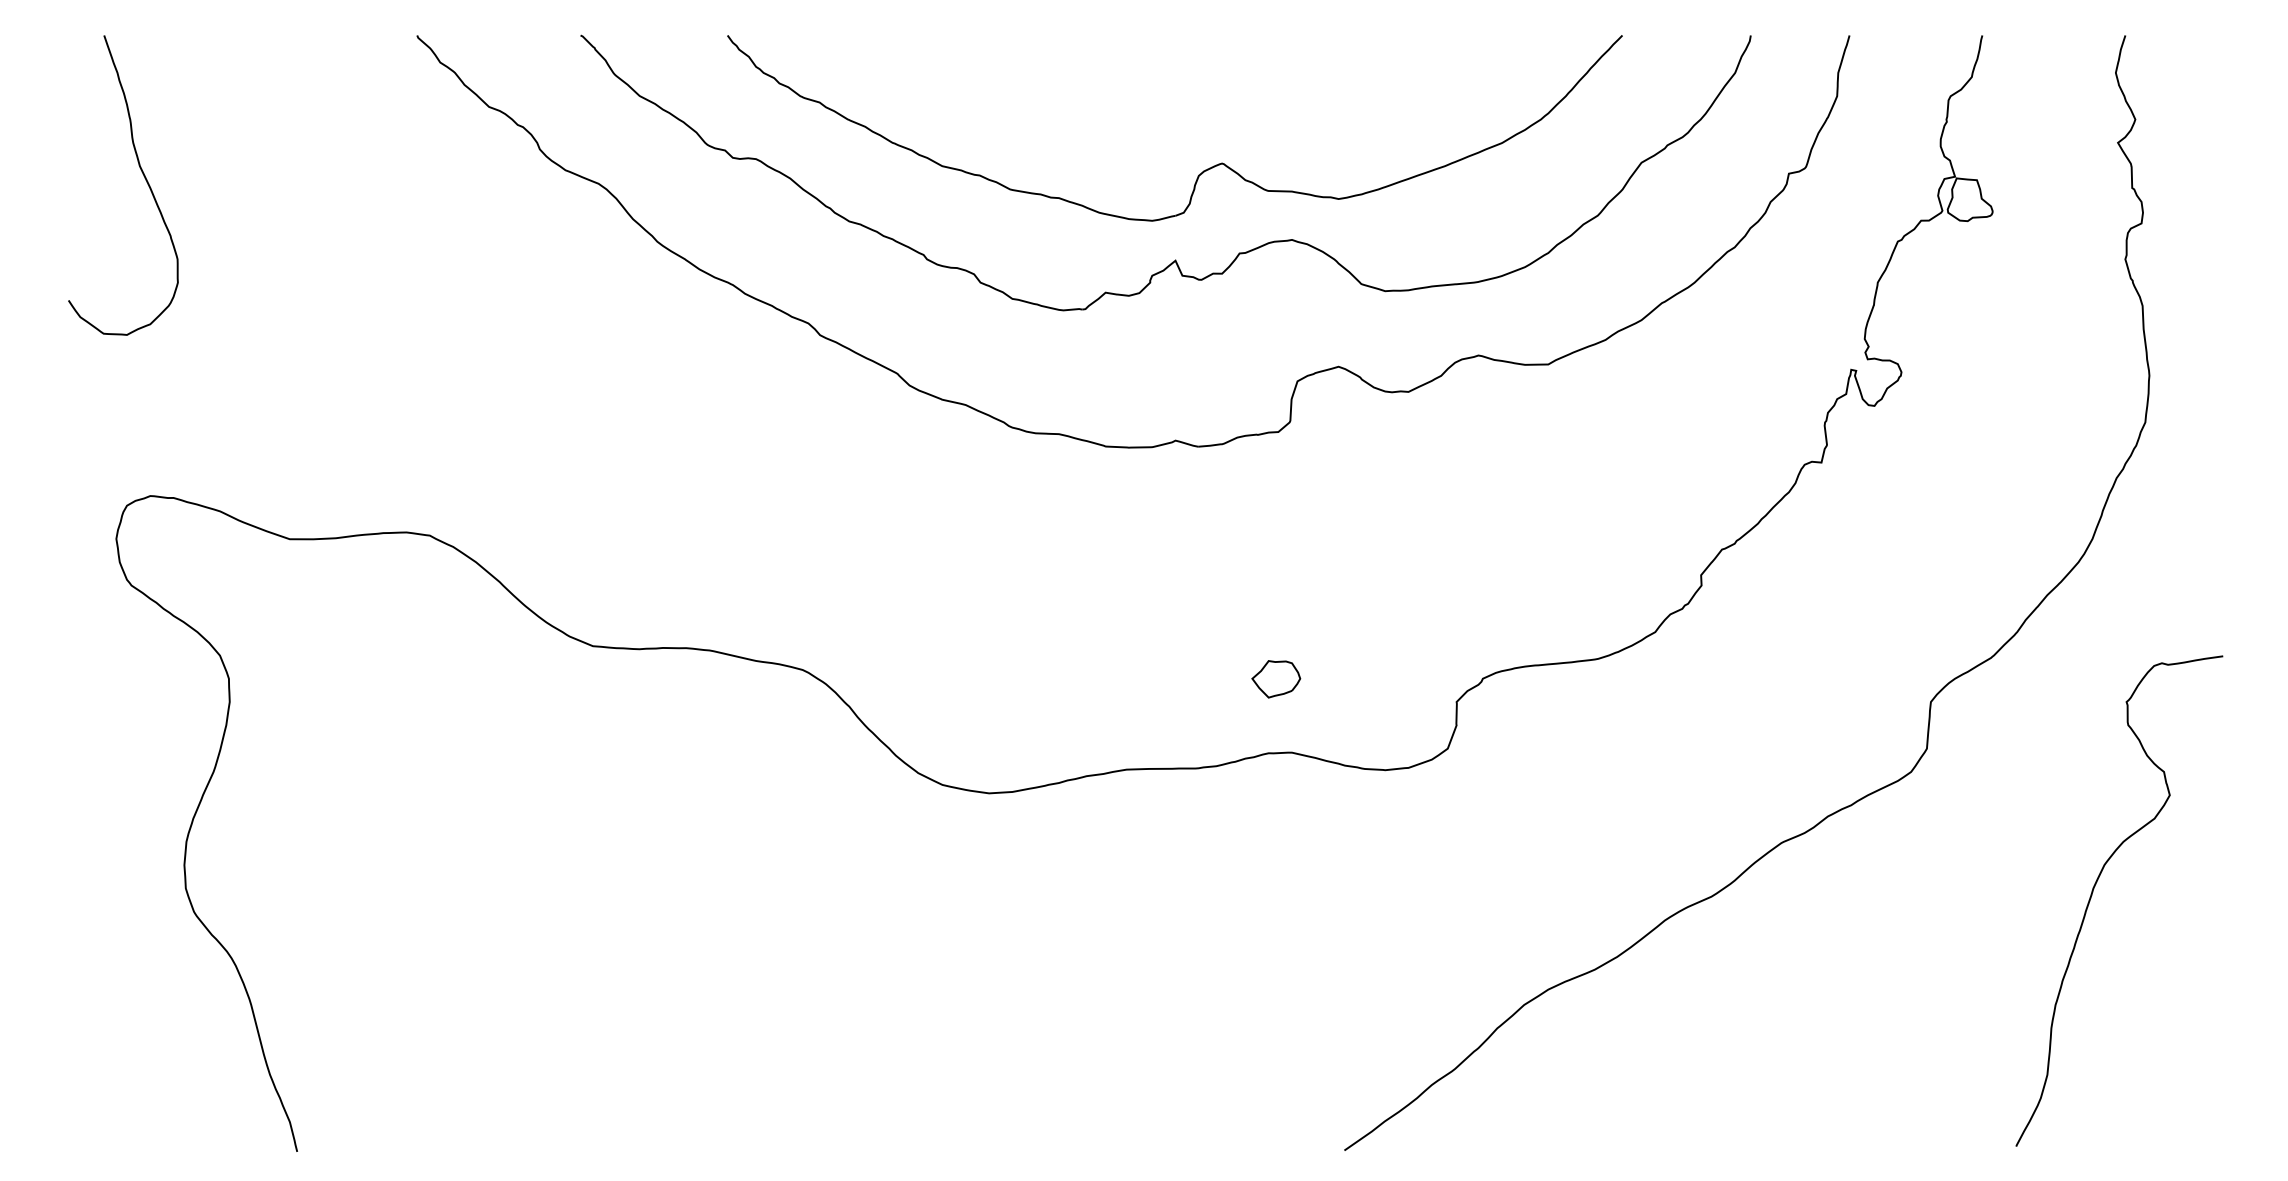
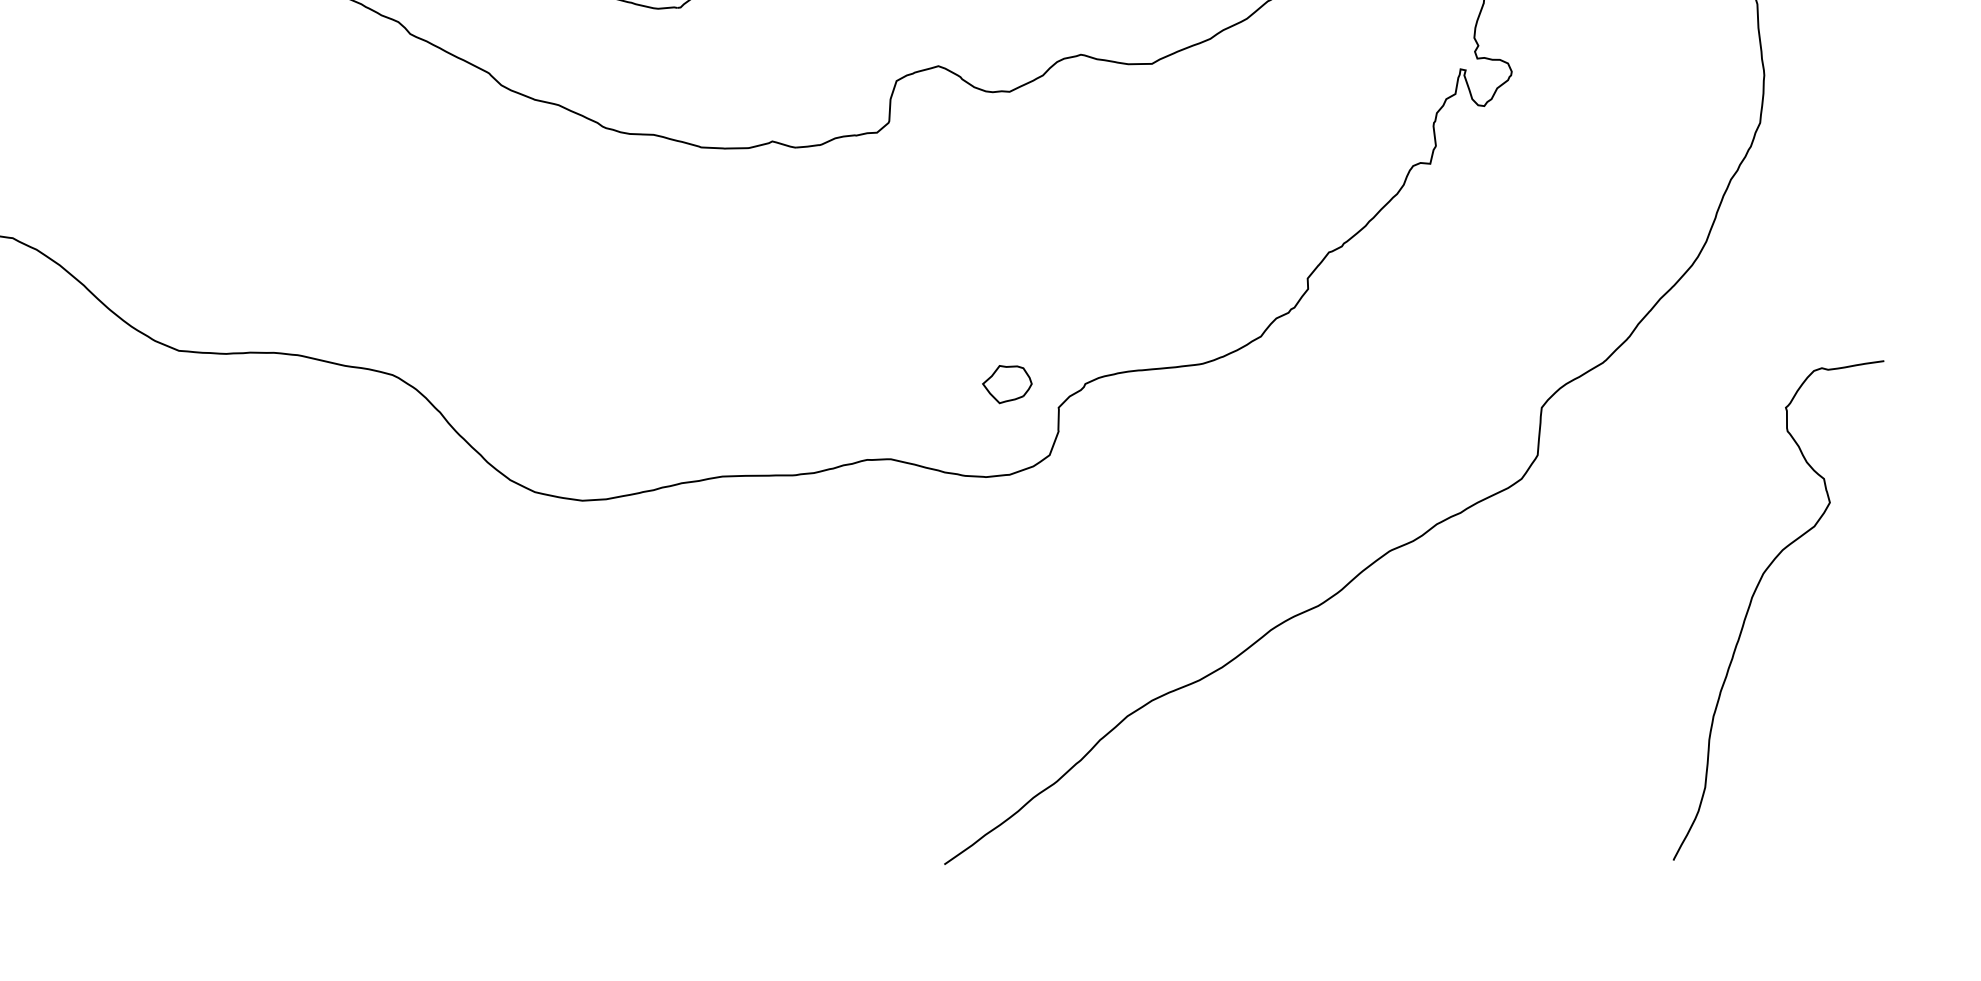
part: (1276, 679) -> (1007, 384), moved
curve: (2093, 892) -> (1752, 601), moved

